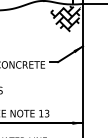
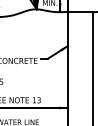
hatch: (64, 18) -> (53, 23), removed

